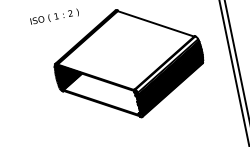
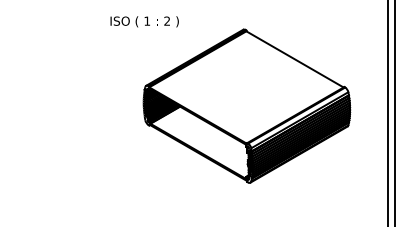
text: (54, 16) -> (144, 21), moved

